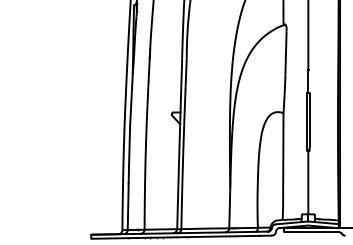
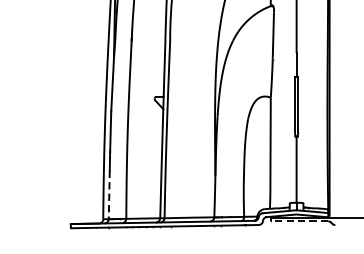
line: (128, 207) -> (109, 195), solid -> dashed
line: (311, 232) -> (299, 221), solid -> dashed

